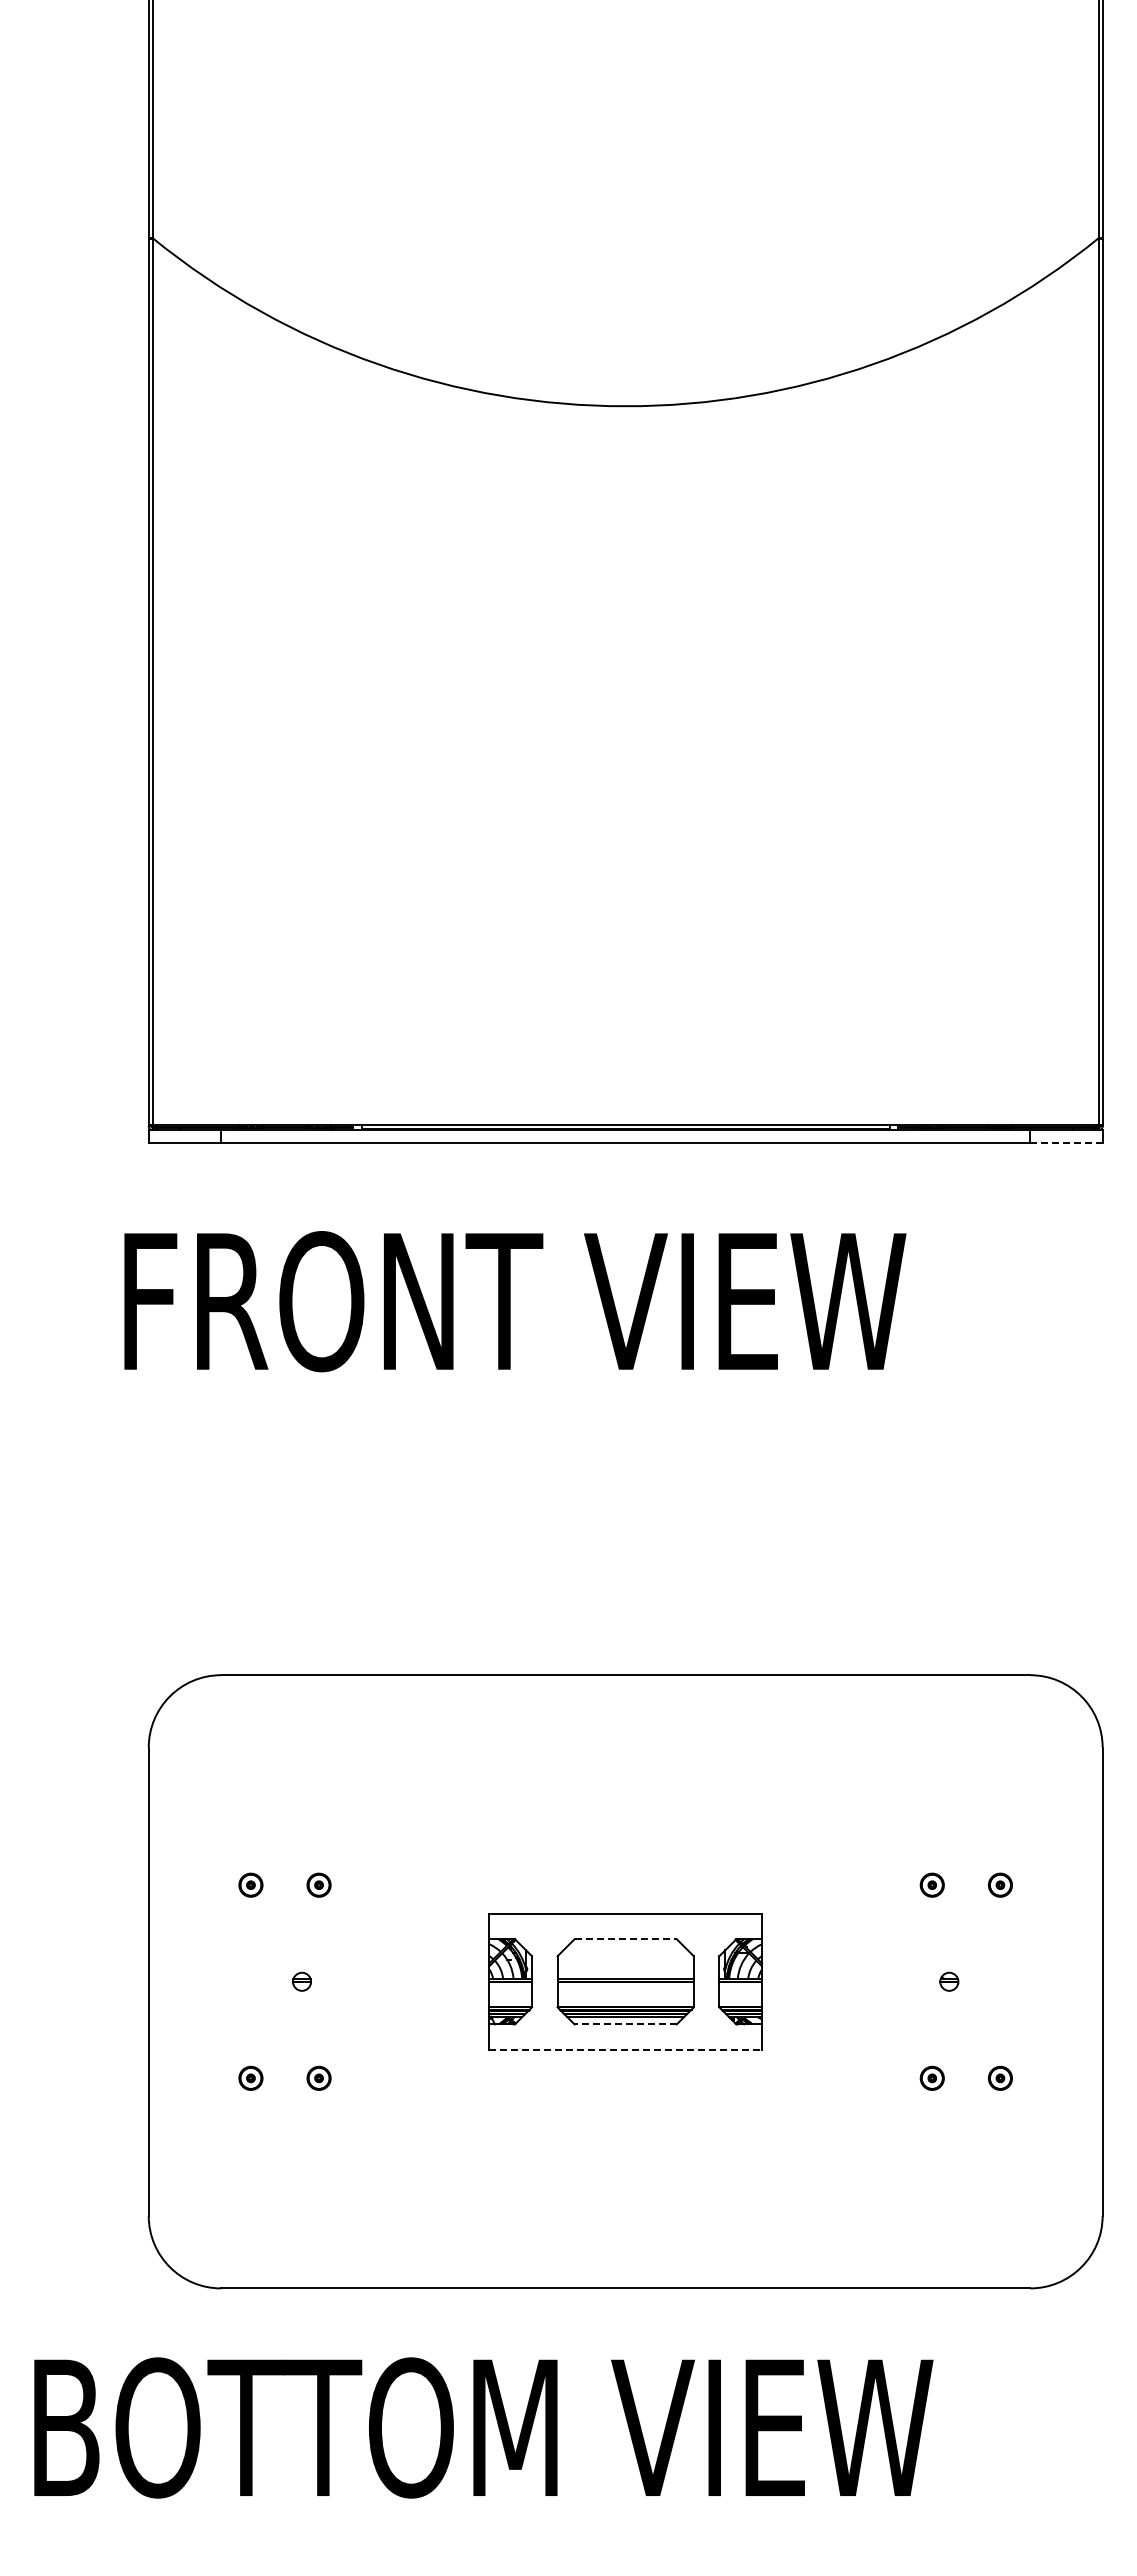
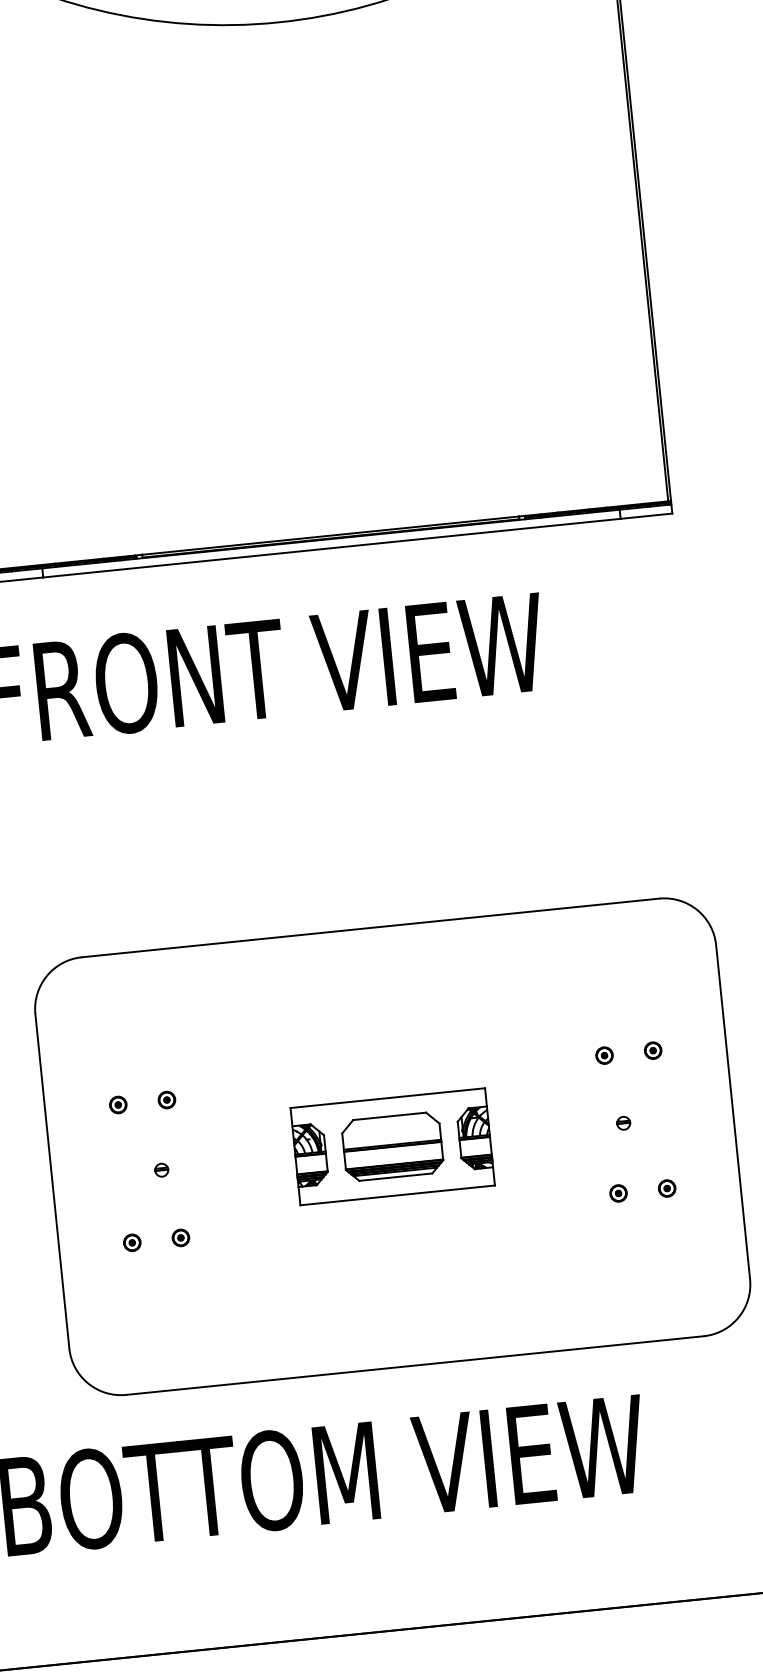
line: (1065, 1142) -> (645, 515), dashed -> solid
line: (626, 1939) -> (390, 1116), dashed -> solid
line: (625, 2024) -> (395, 1177), dashed -> solid
line: (626, 2049) -> (398, 1195), dashed -> solid

